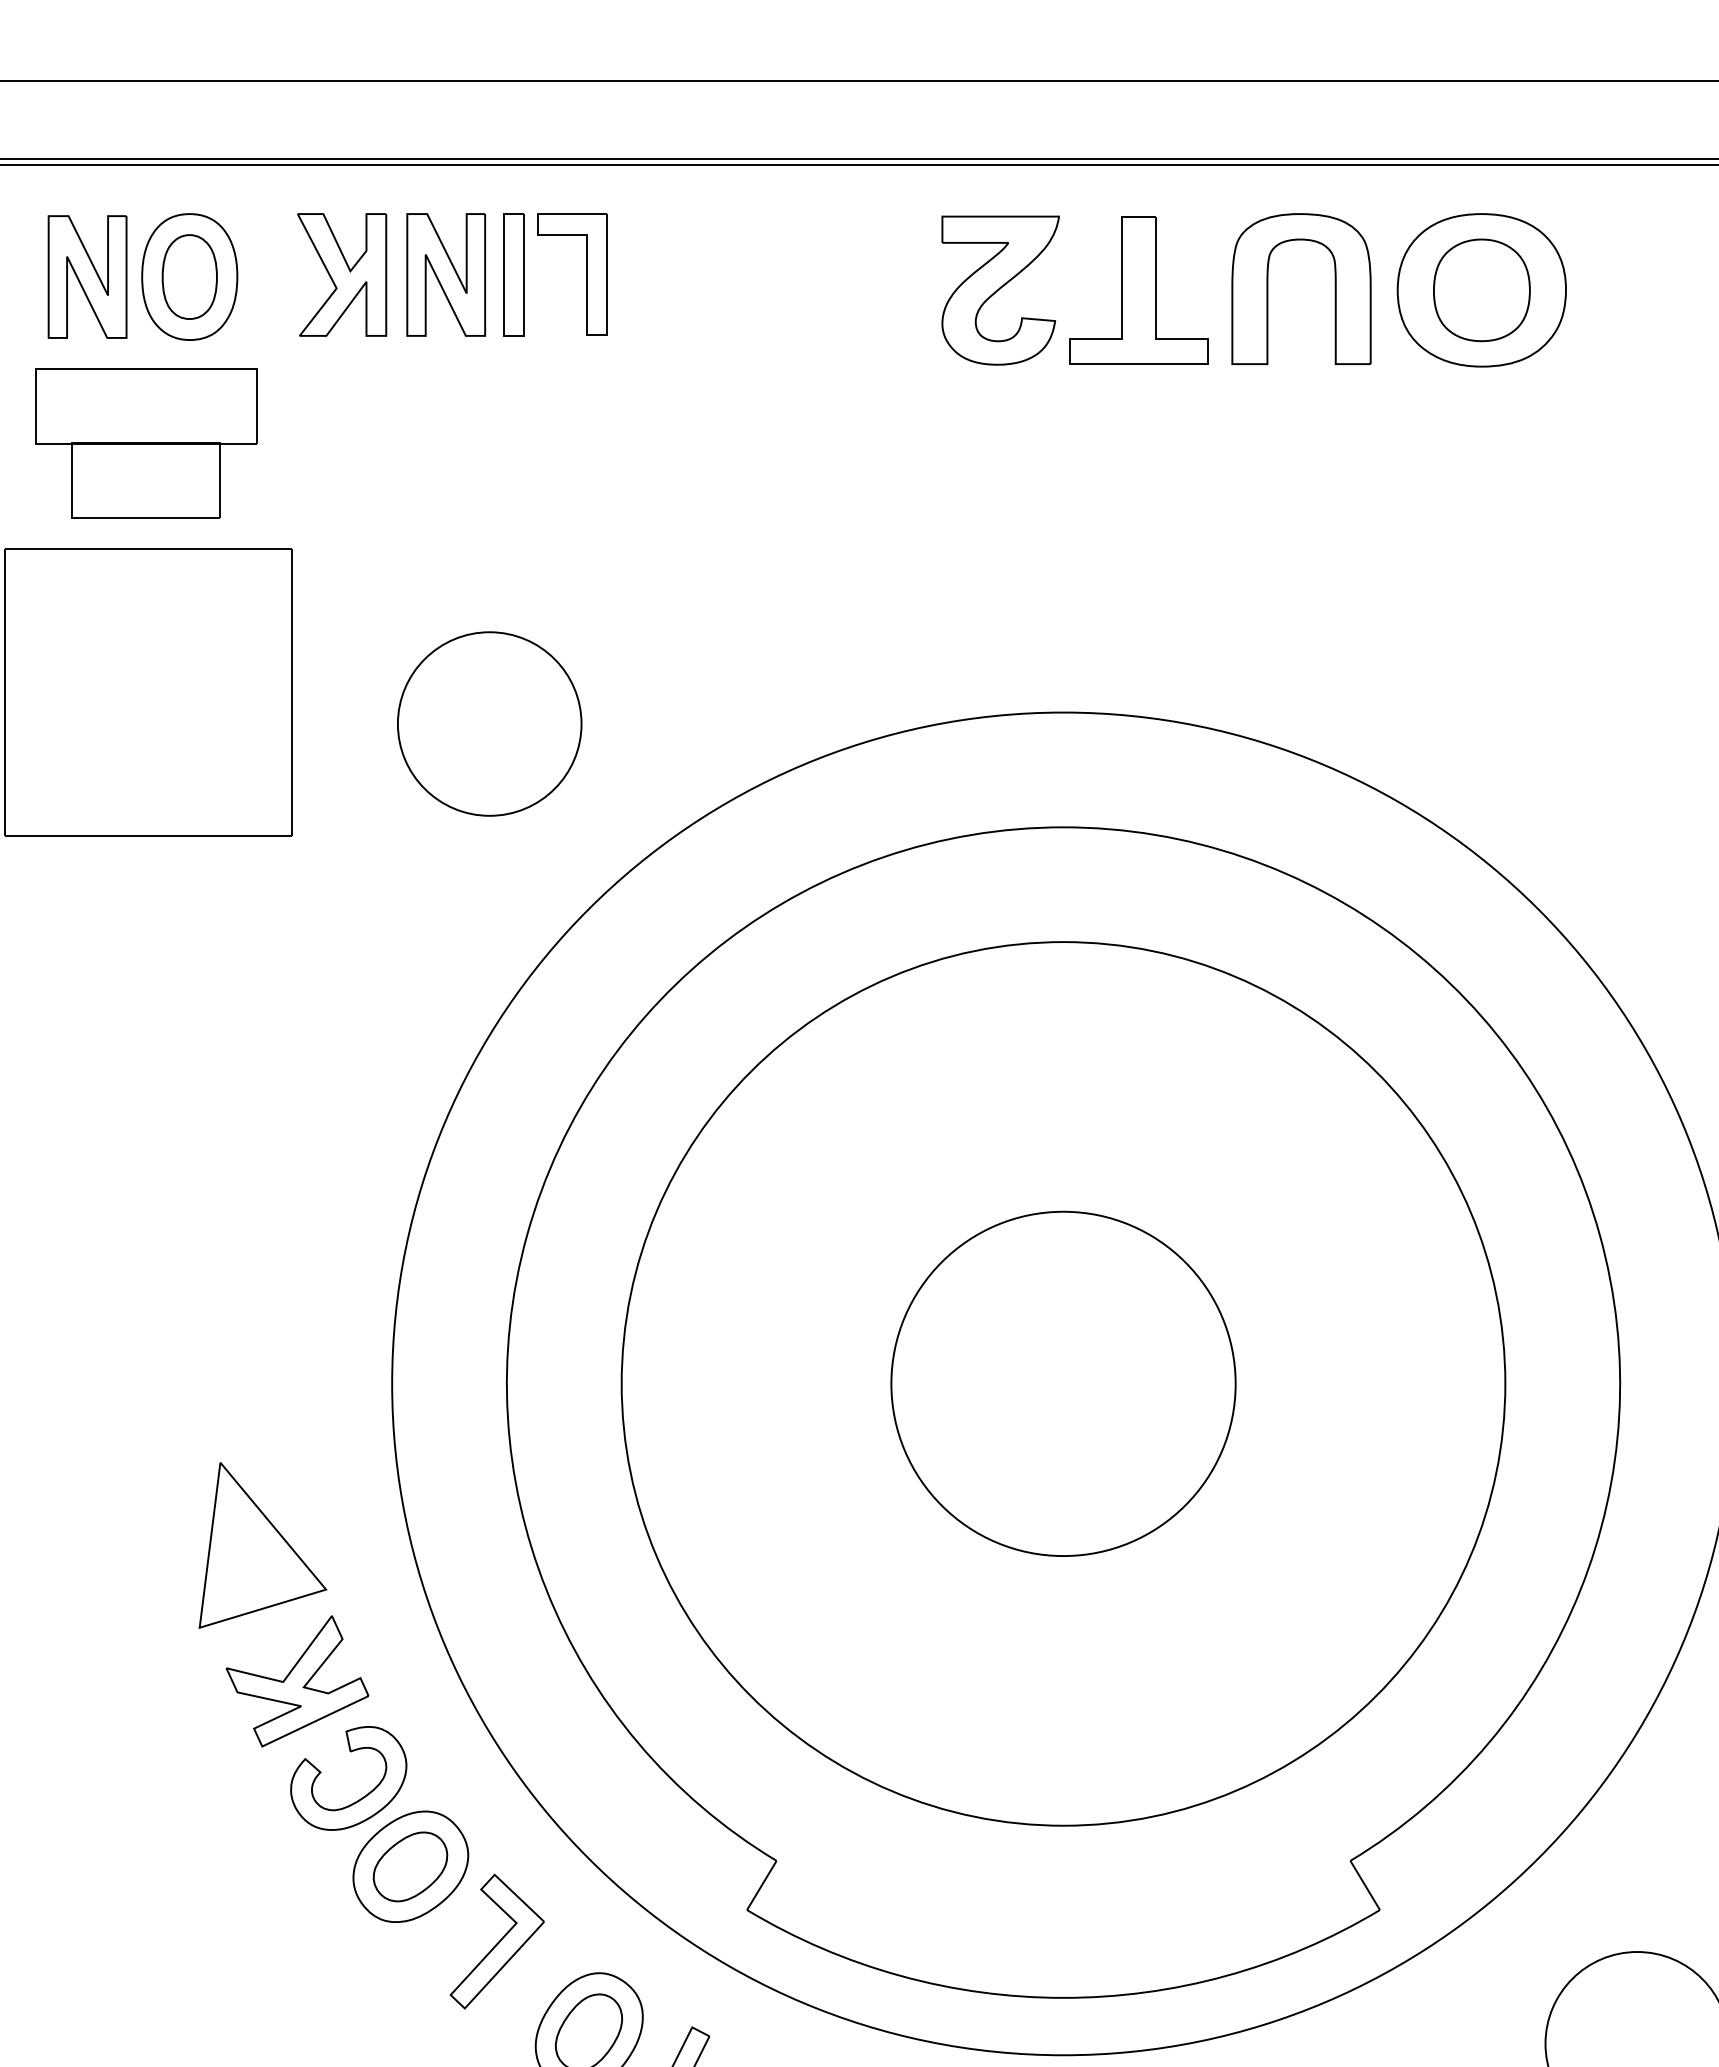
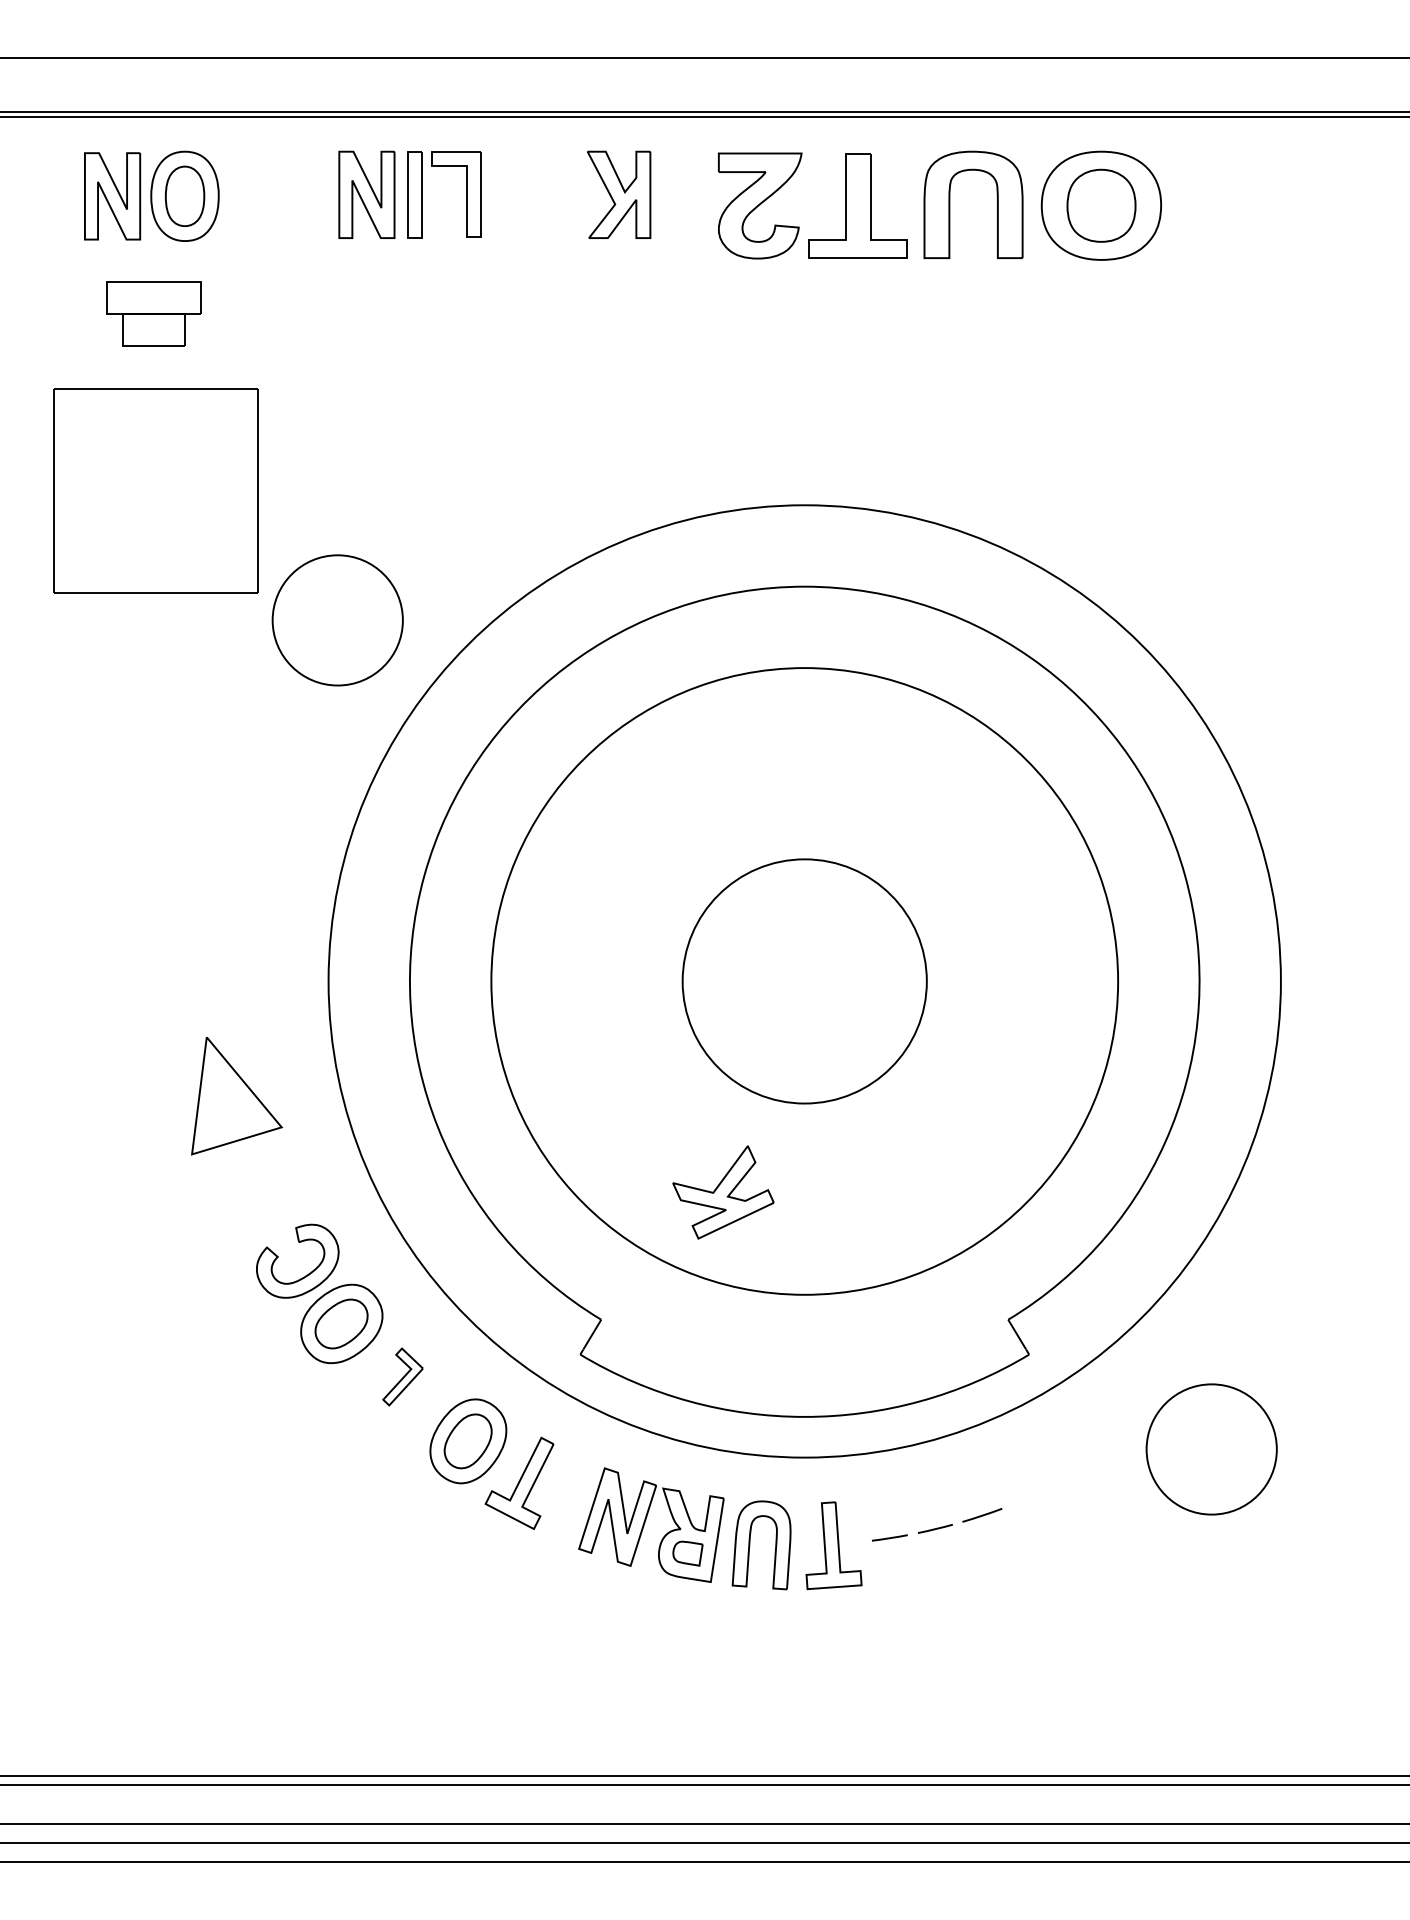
part: (342, 274) -> (619, 194), moved
part: (145, 442) -> (153, 313), size x0.6
part: (489, 724) -> (337, 620), moved
part: (297, 1681) -> (723, 1192), moved
part: (496, 1940) -> (402, 1376), size x0.6

